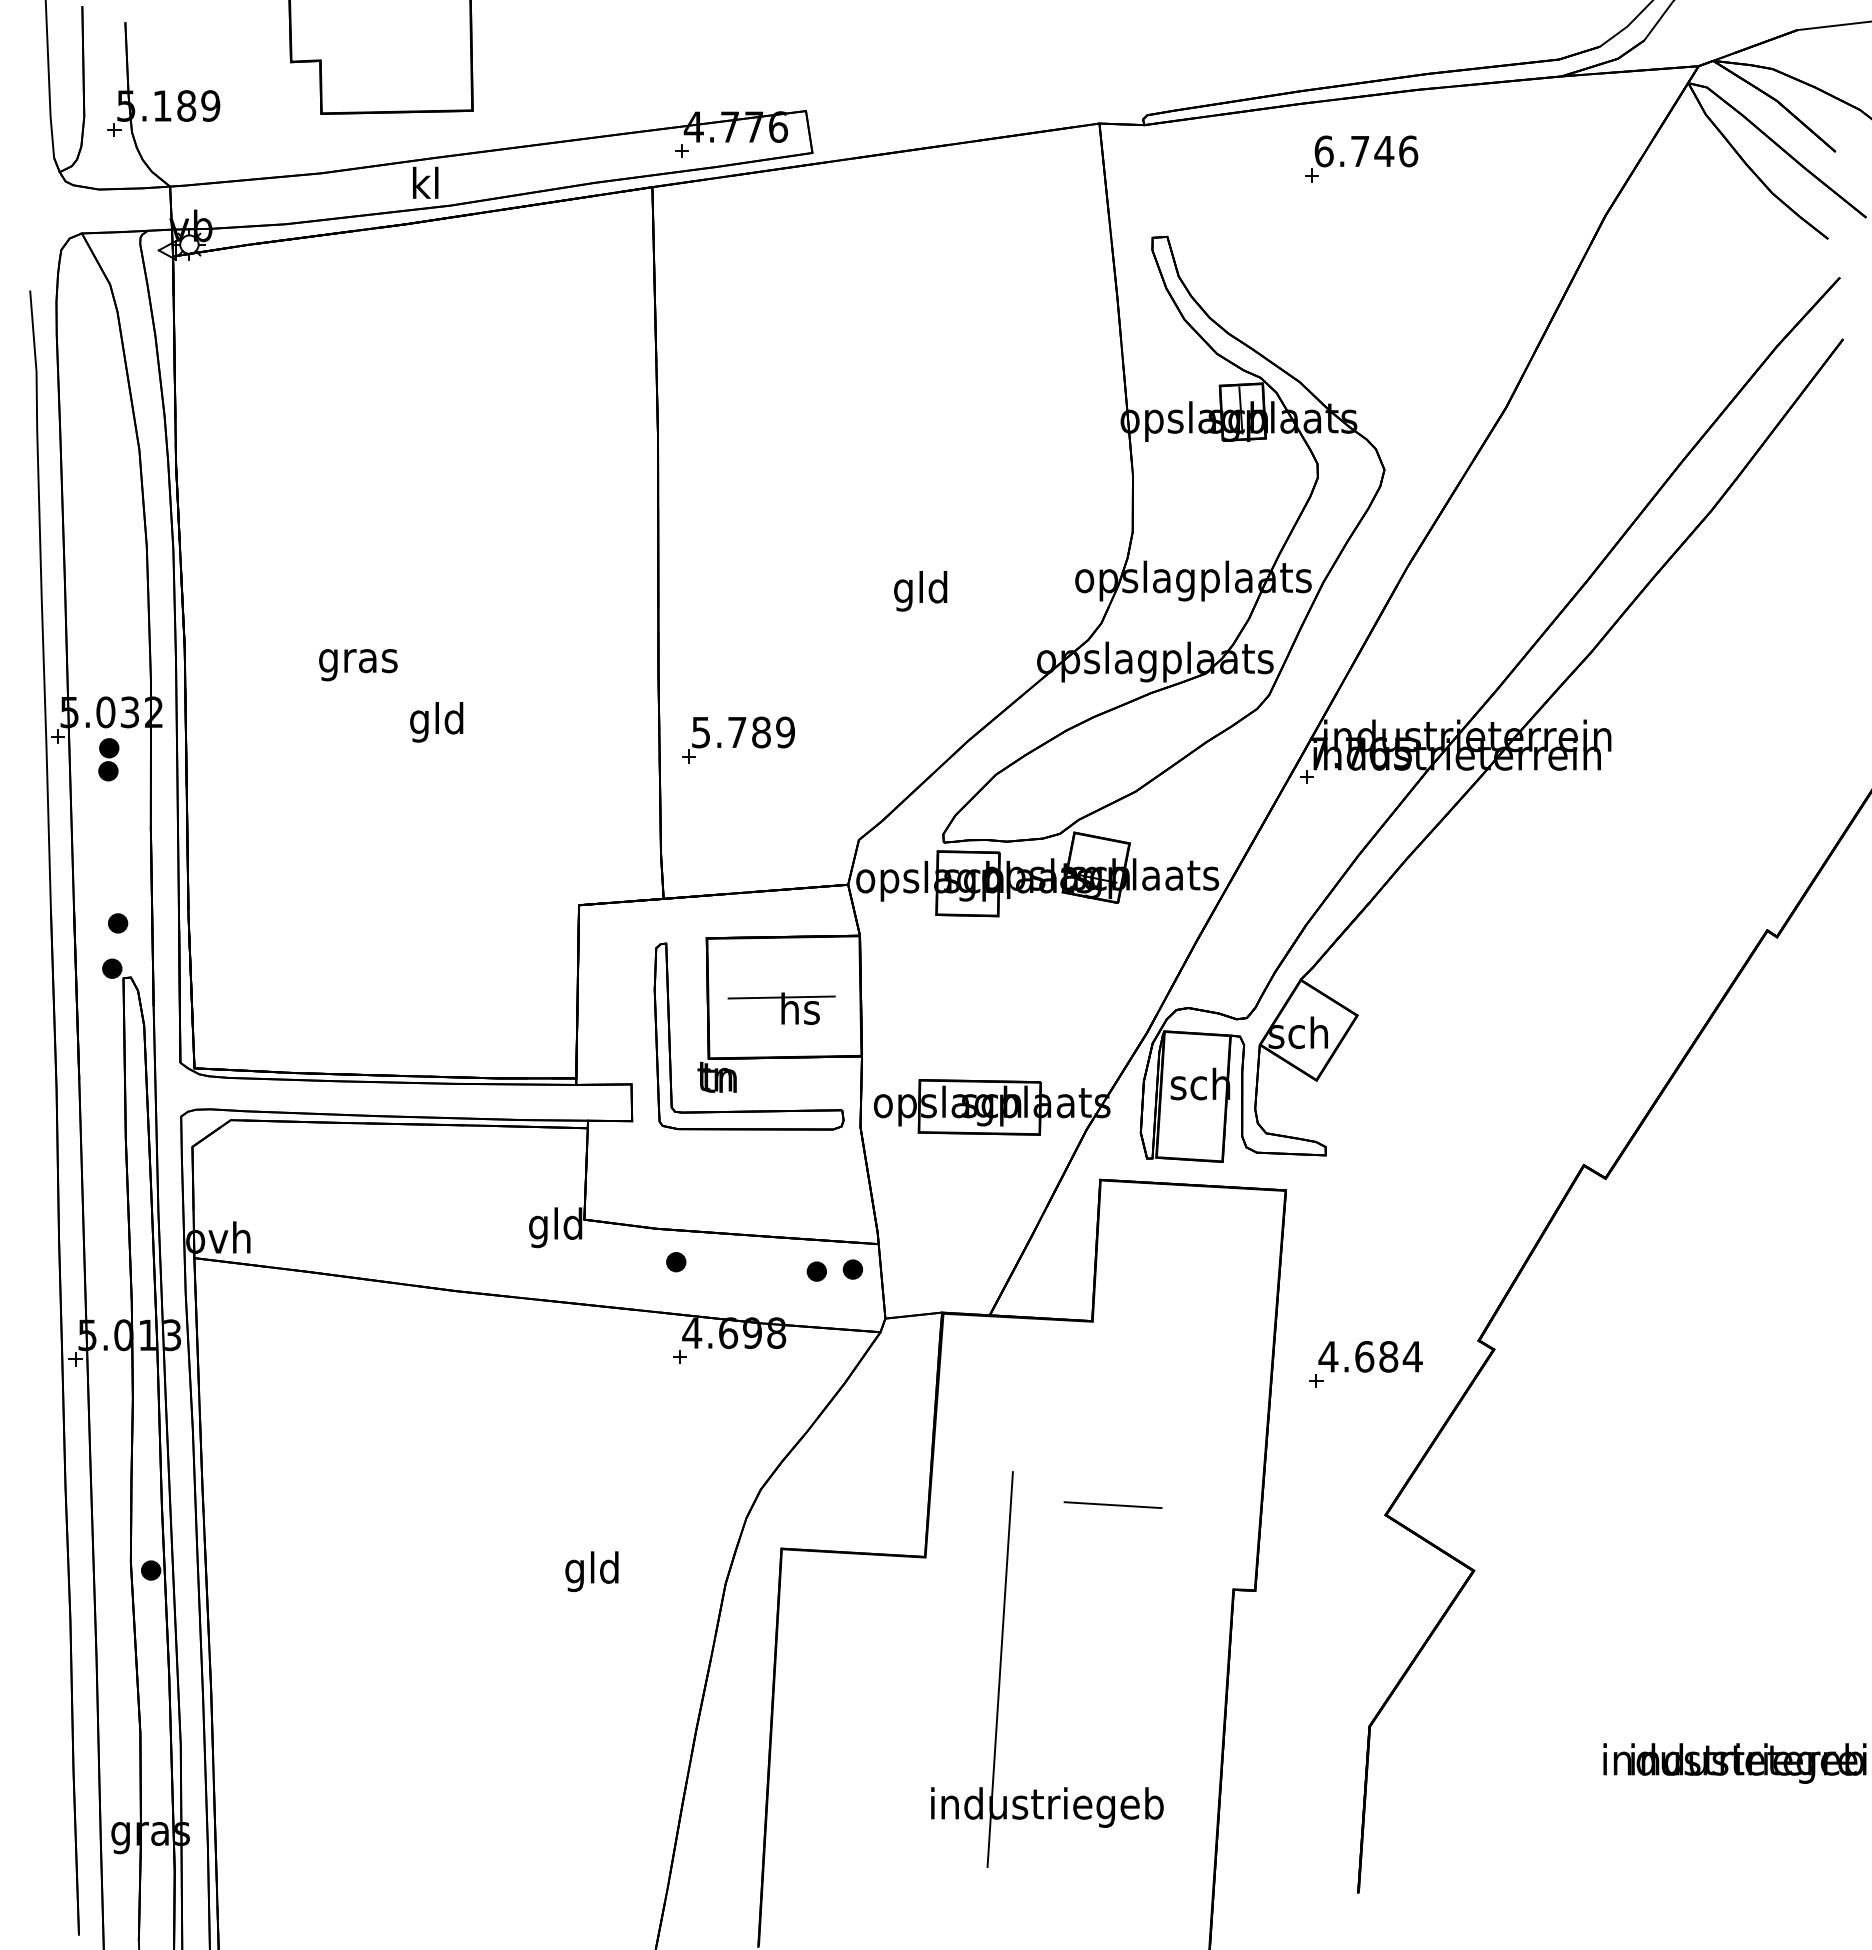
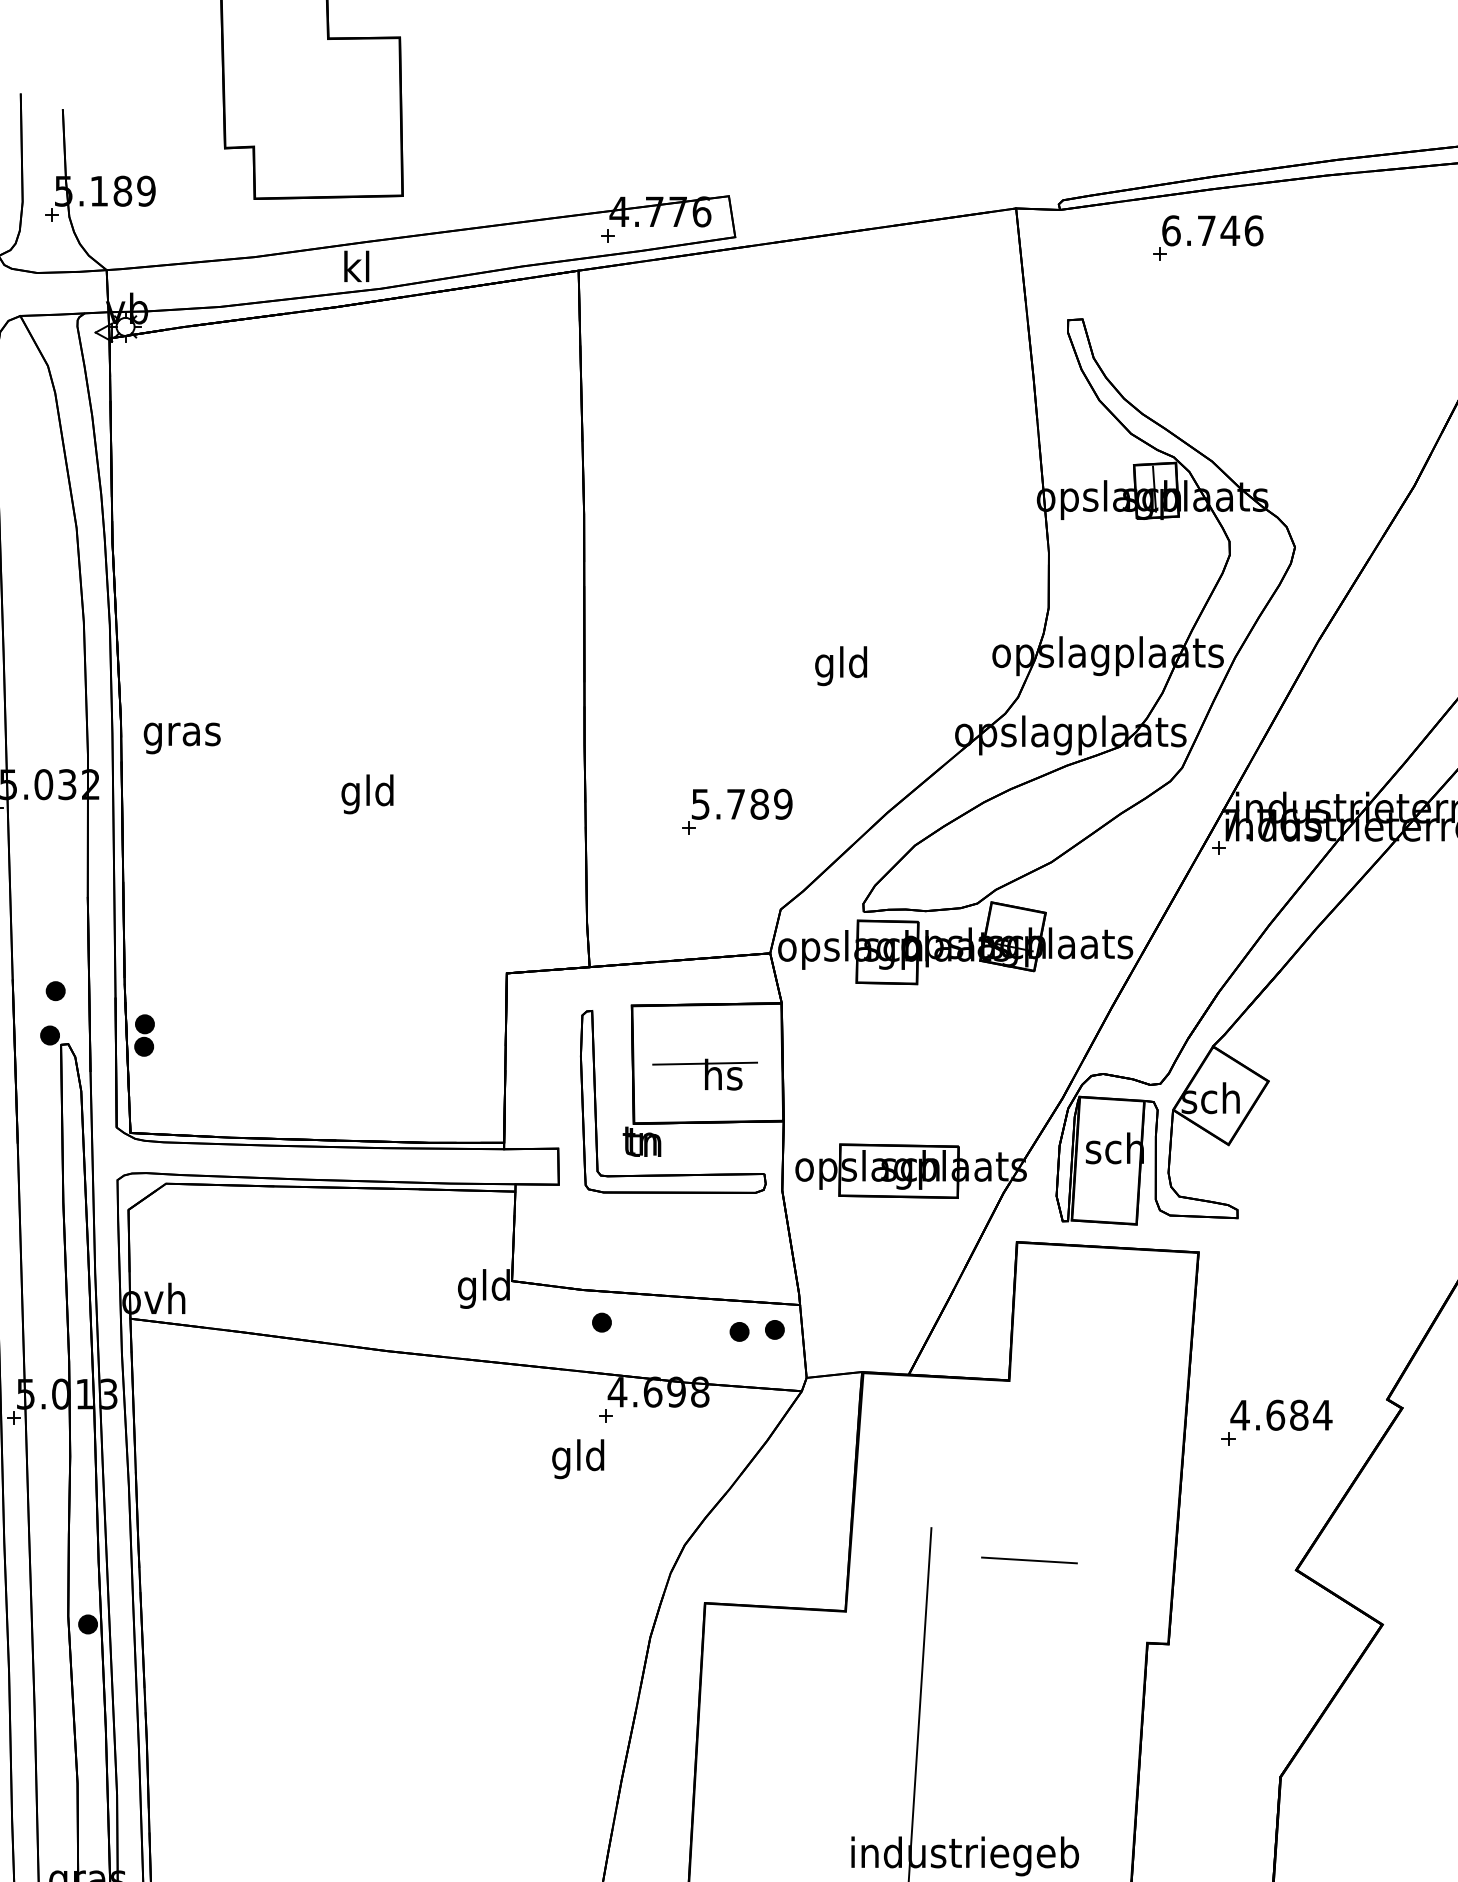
part: (1361, 158) -> (1207, 237), moved
text: (358, 665) -> (182, 738), moved
part: (738, 739) -> (737, 811), moved
part: (108, 759) -> (144, 1035), moved
text: (591, 1571) -> (577, 1459), moved

